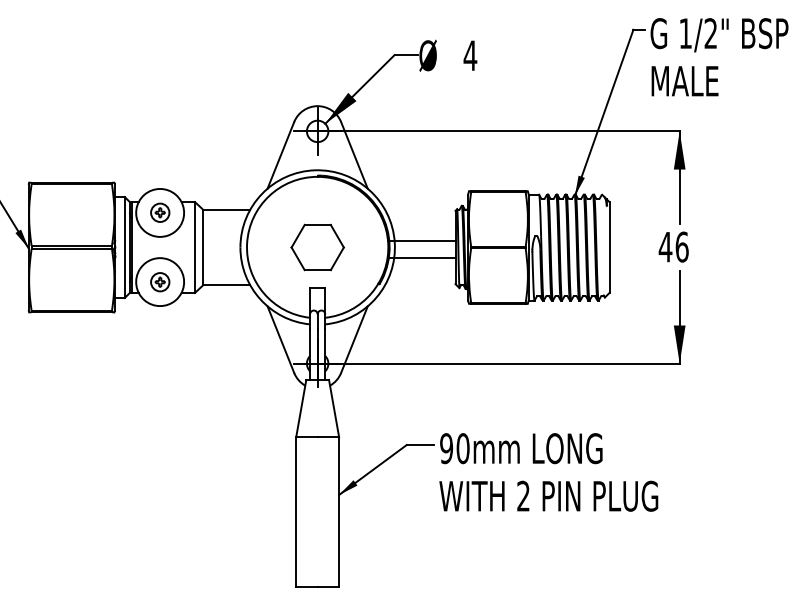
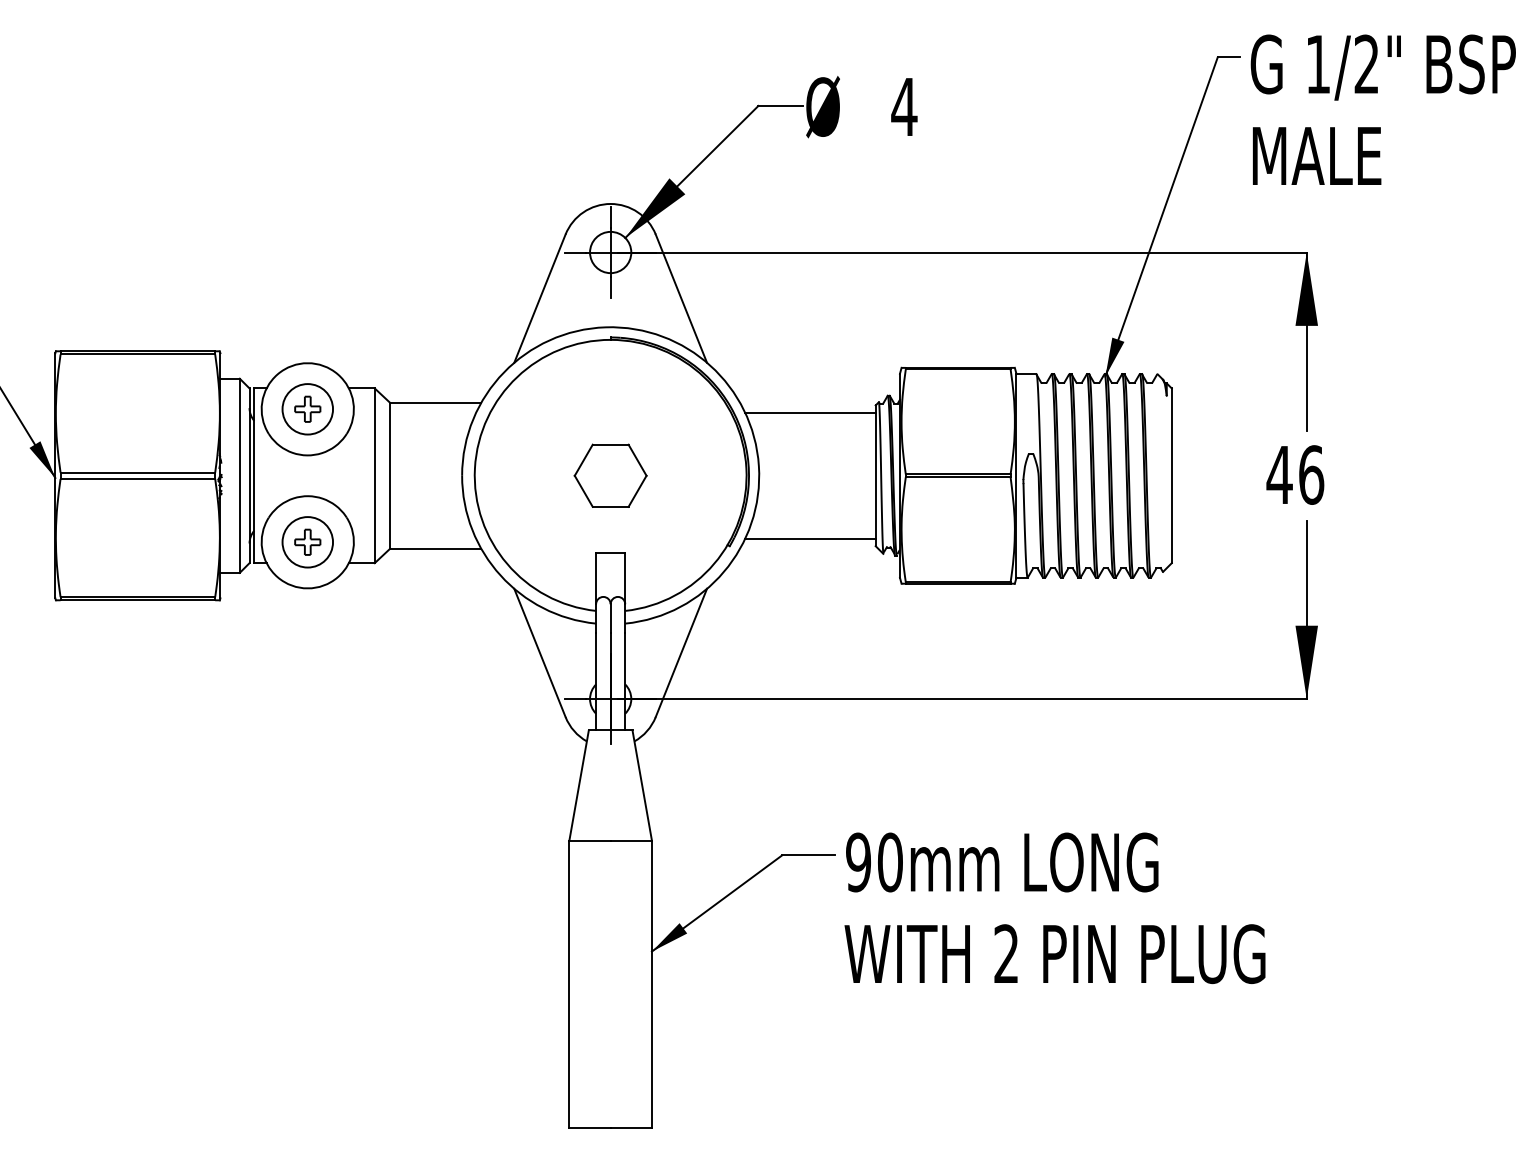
part: (160, 212) -> (308, 408), size x1.43
line: (421, 241) -> (810, 539), moved
part: (317, 247) -> (610, 475), size x0.71
line: (421, 257) -> (810, 412), moved
part: (160, 282) -> (308, 543), size x1.43

